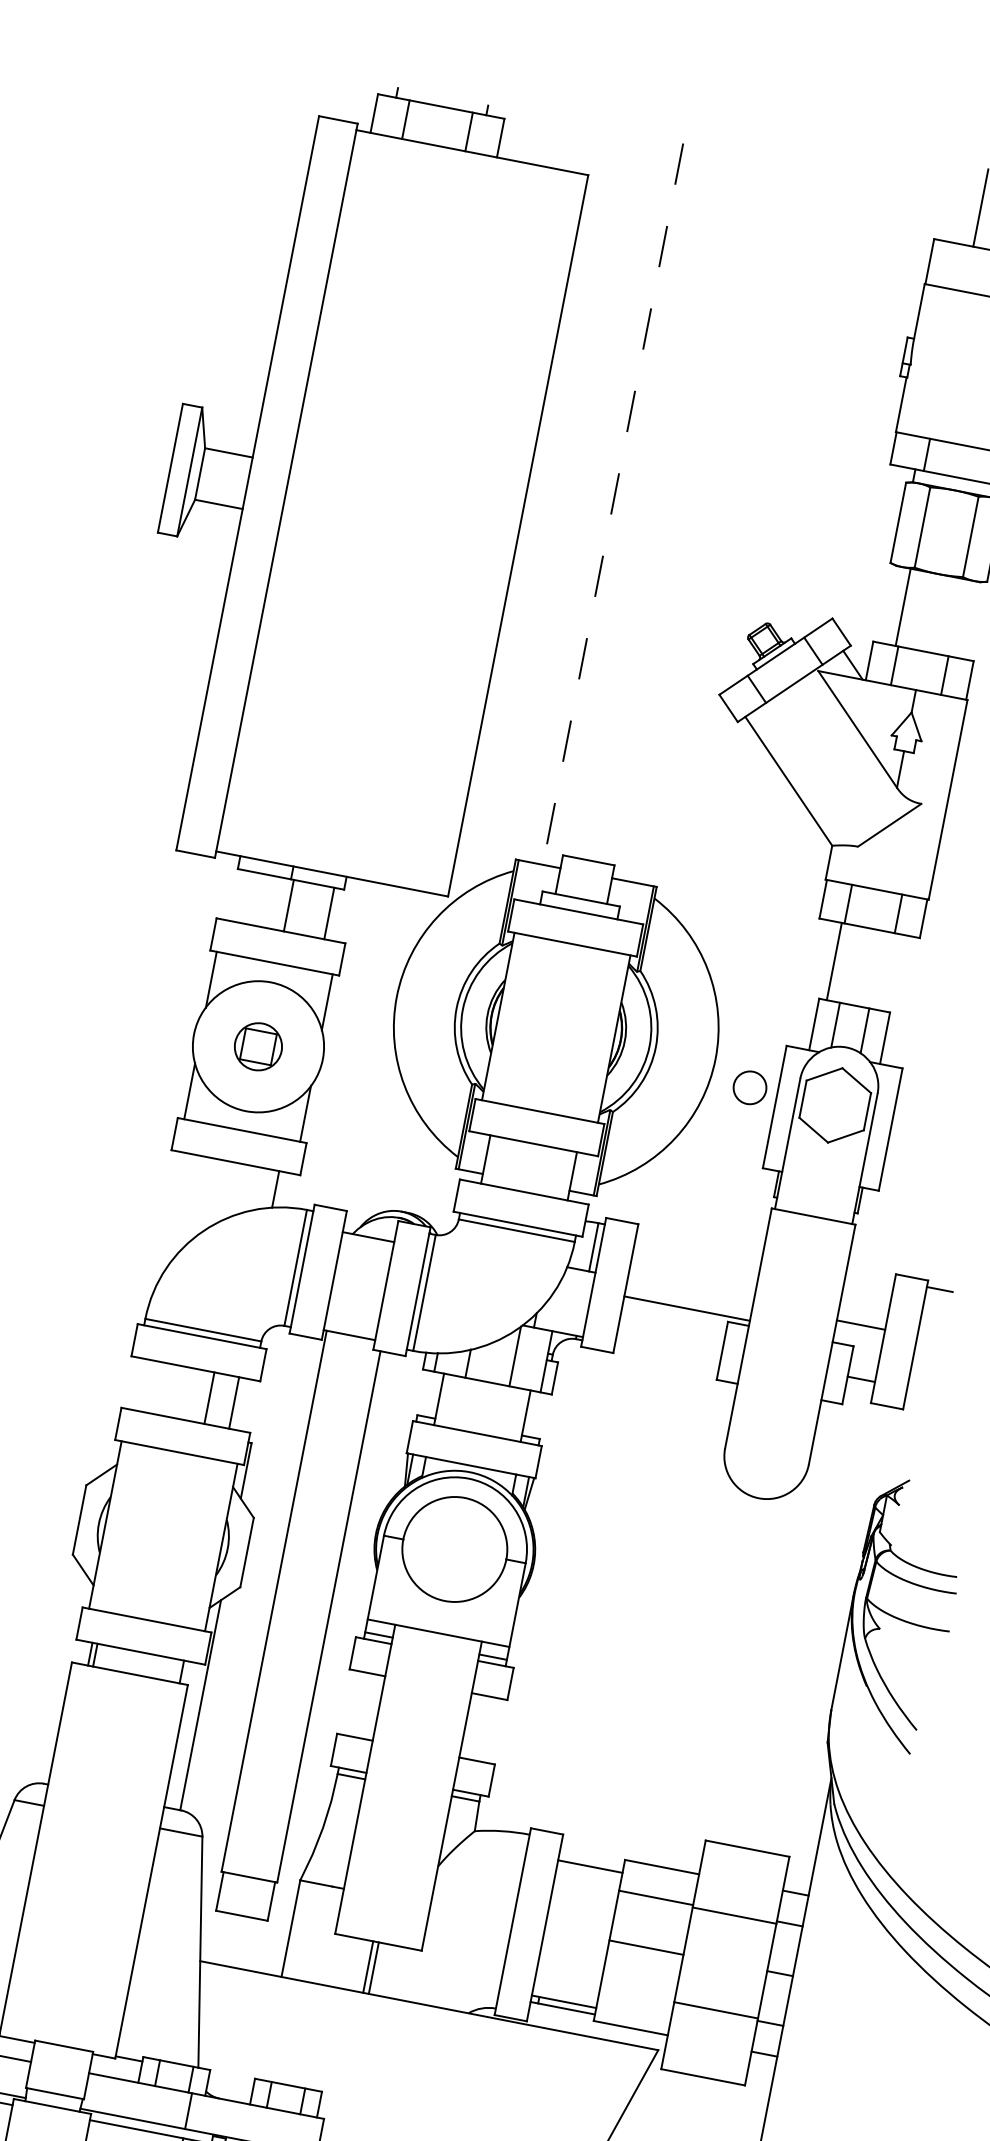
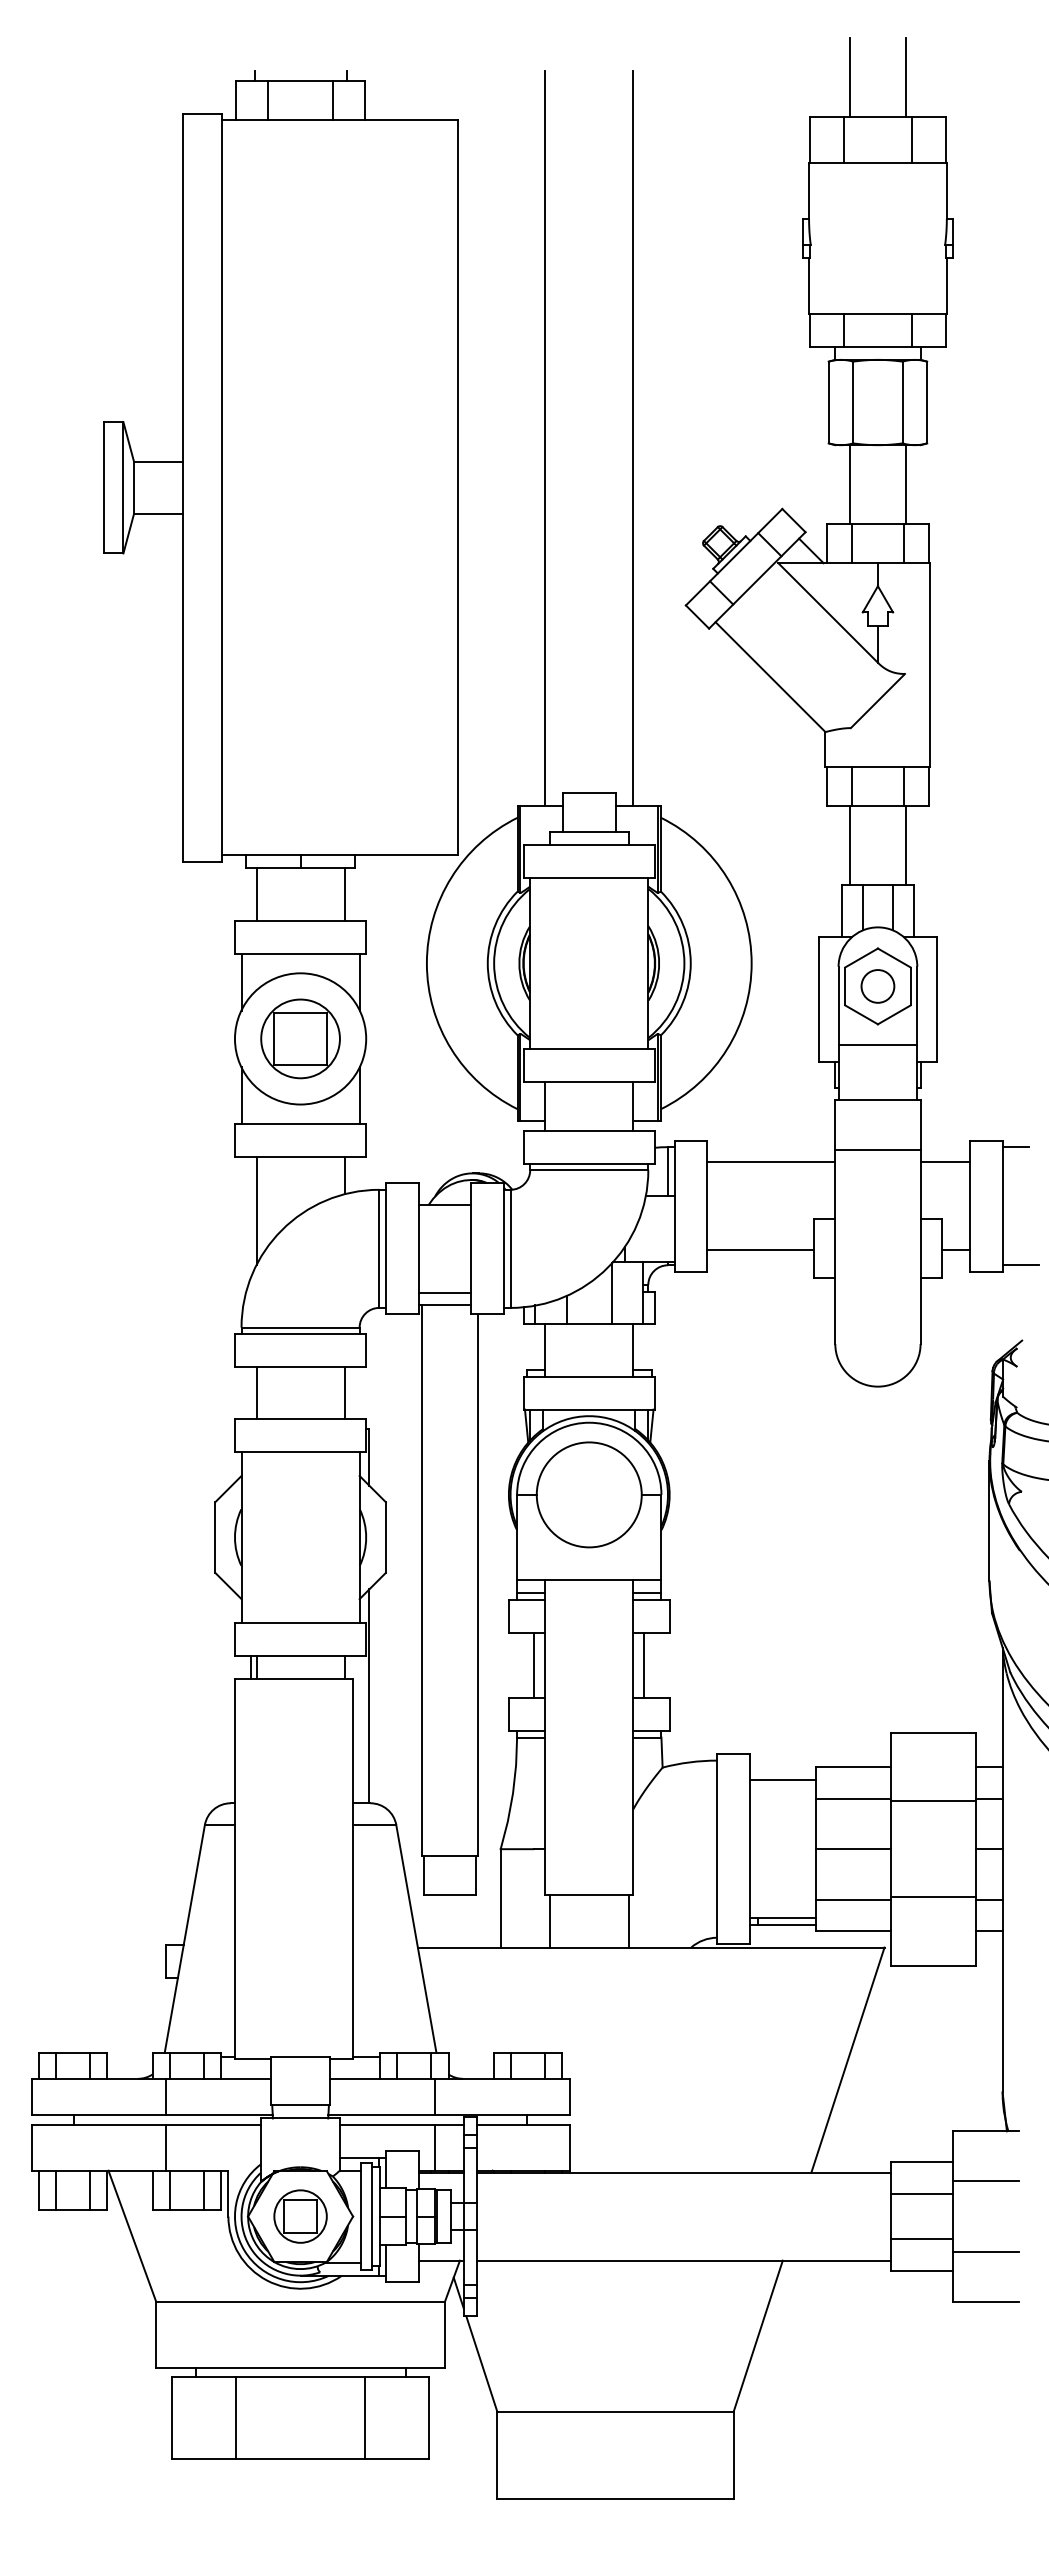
line: (962, 268) -> (843, 140), added
line: (613, 505) -> (545, 439), dashed -> solid
line: (699, 520) -> (633, 438), added
line: (959, 618) -> (906, 484), added
line: (288, 905) -> (256, 894), moved
line: (890, 972) -> (906, 845), added
part: (258, 1046) -> (300, 1038), size x1.67
circle: (749, 1087) -> (877, 986), moved
line: (823, 1163) -> (877, 1045), added
line: (182, 1207) -> (256, 1211), added
line: (803, 1265) -> (877, 1149), added
line: (687, 1309) -> (771, 1162), moved
line: (351, 1323) -> (444, 1292), added
line: (860, 1325) -> (944, 1162), moved
line: (669, 1342) -> (760, 1250), added
line: (209, 1397) -> (256, 1392), moved
line: (921, 1406) -> (1020, 1265), added
line: (368, 1706) -> (534, 1665), added
line: (476, 1727) -> (644, 1665), added
line: (367, 1967) -> (549, 1921), moved
line: (373, 1968) -> (628, 1921), moved
line: (637, 1997) -> (853, 1899), added

